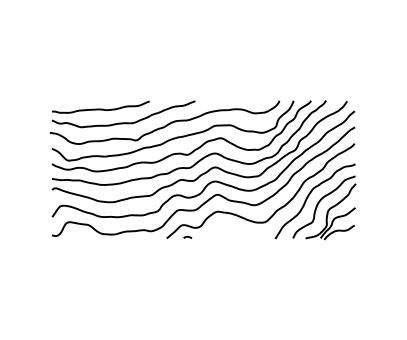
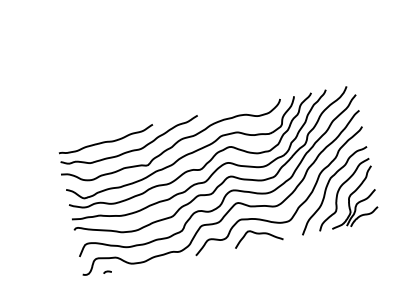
curve: (230, 229) -> (256, 234), added
curve: (187, 236) -> (107, 271), moved

